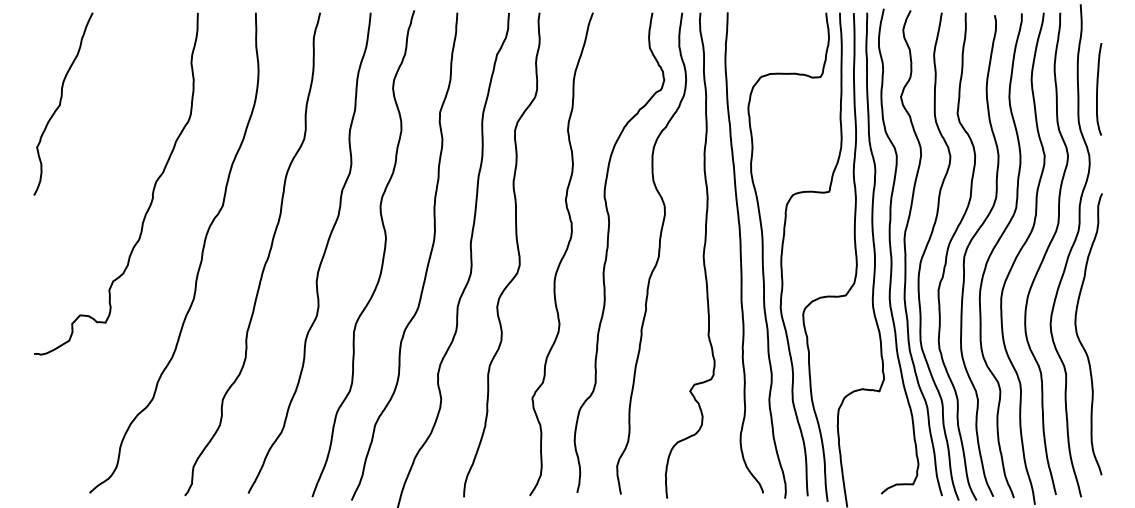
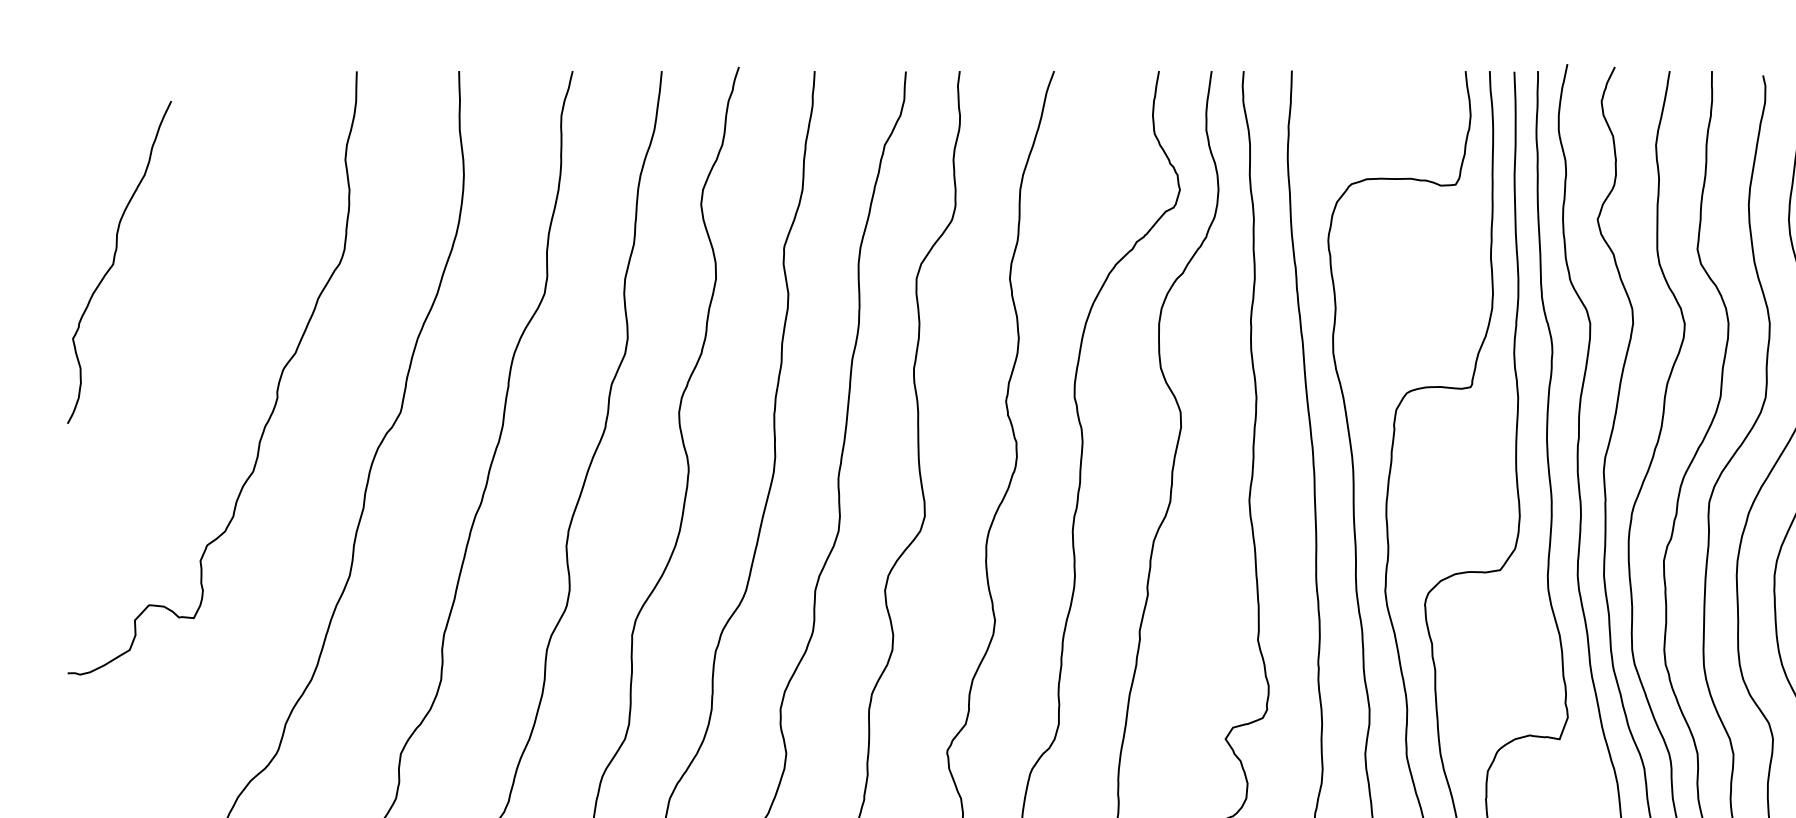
curve: (61, 103) -> (116, 261), moved

